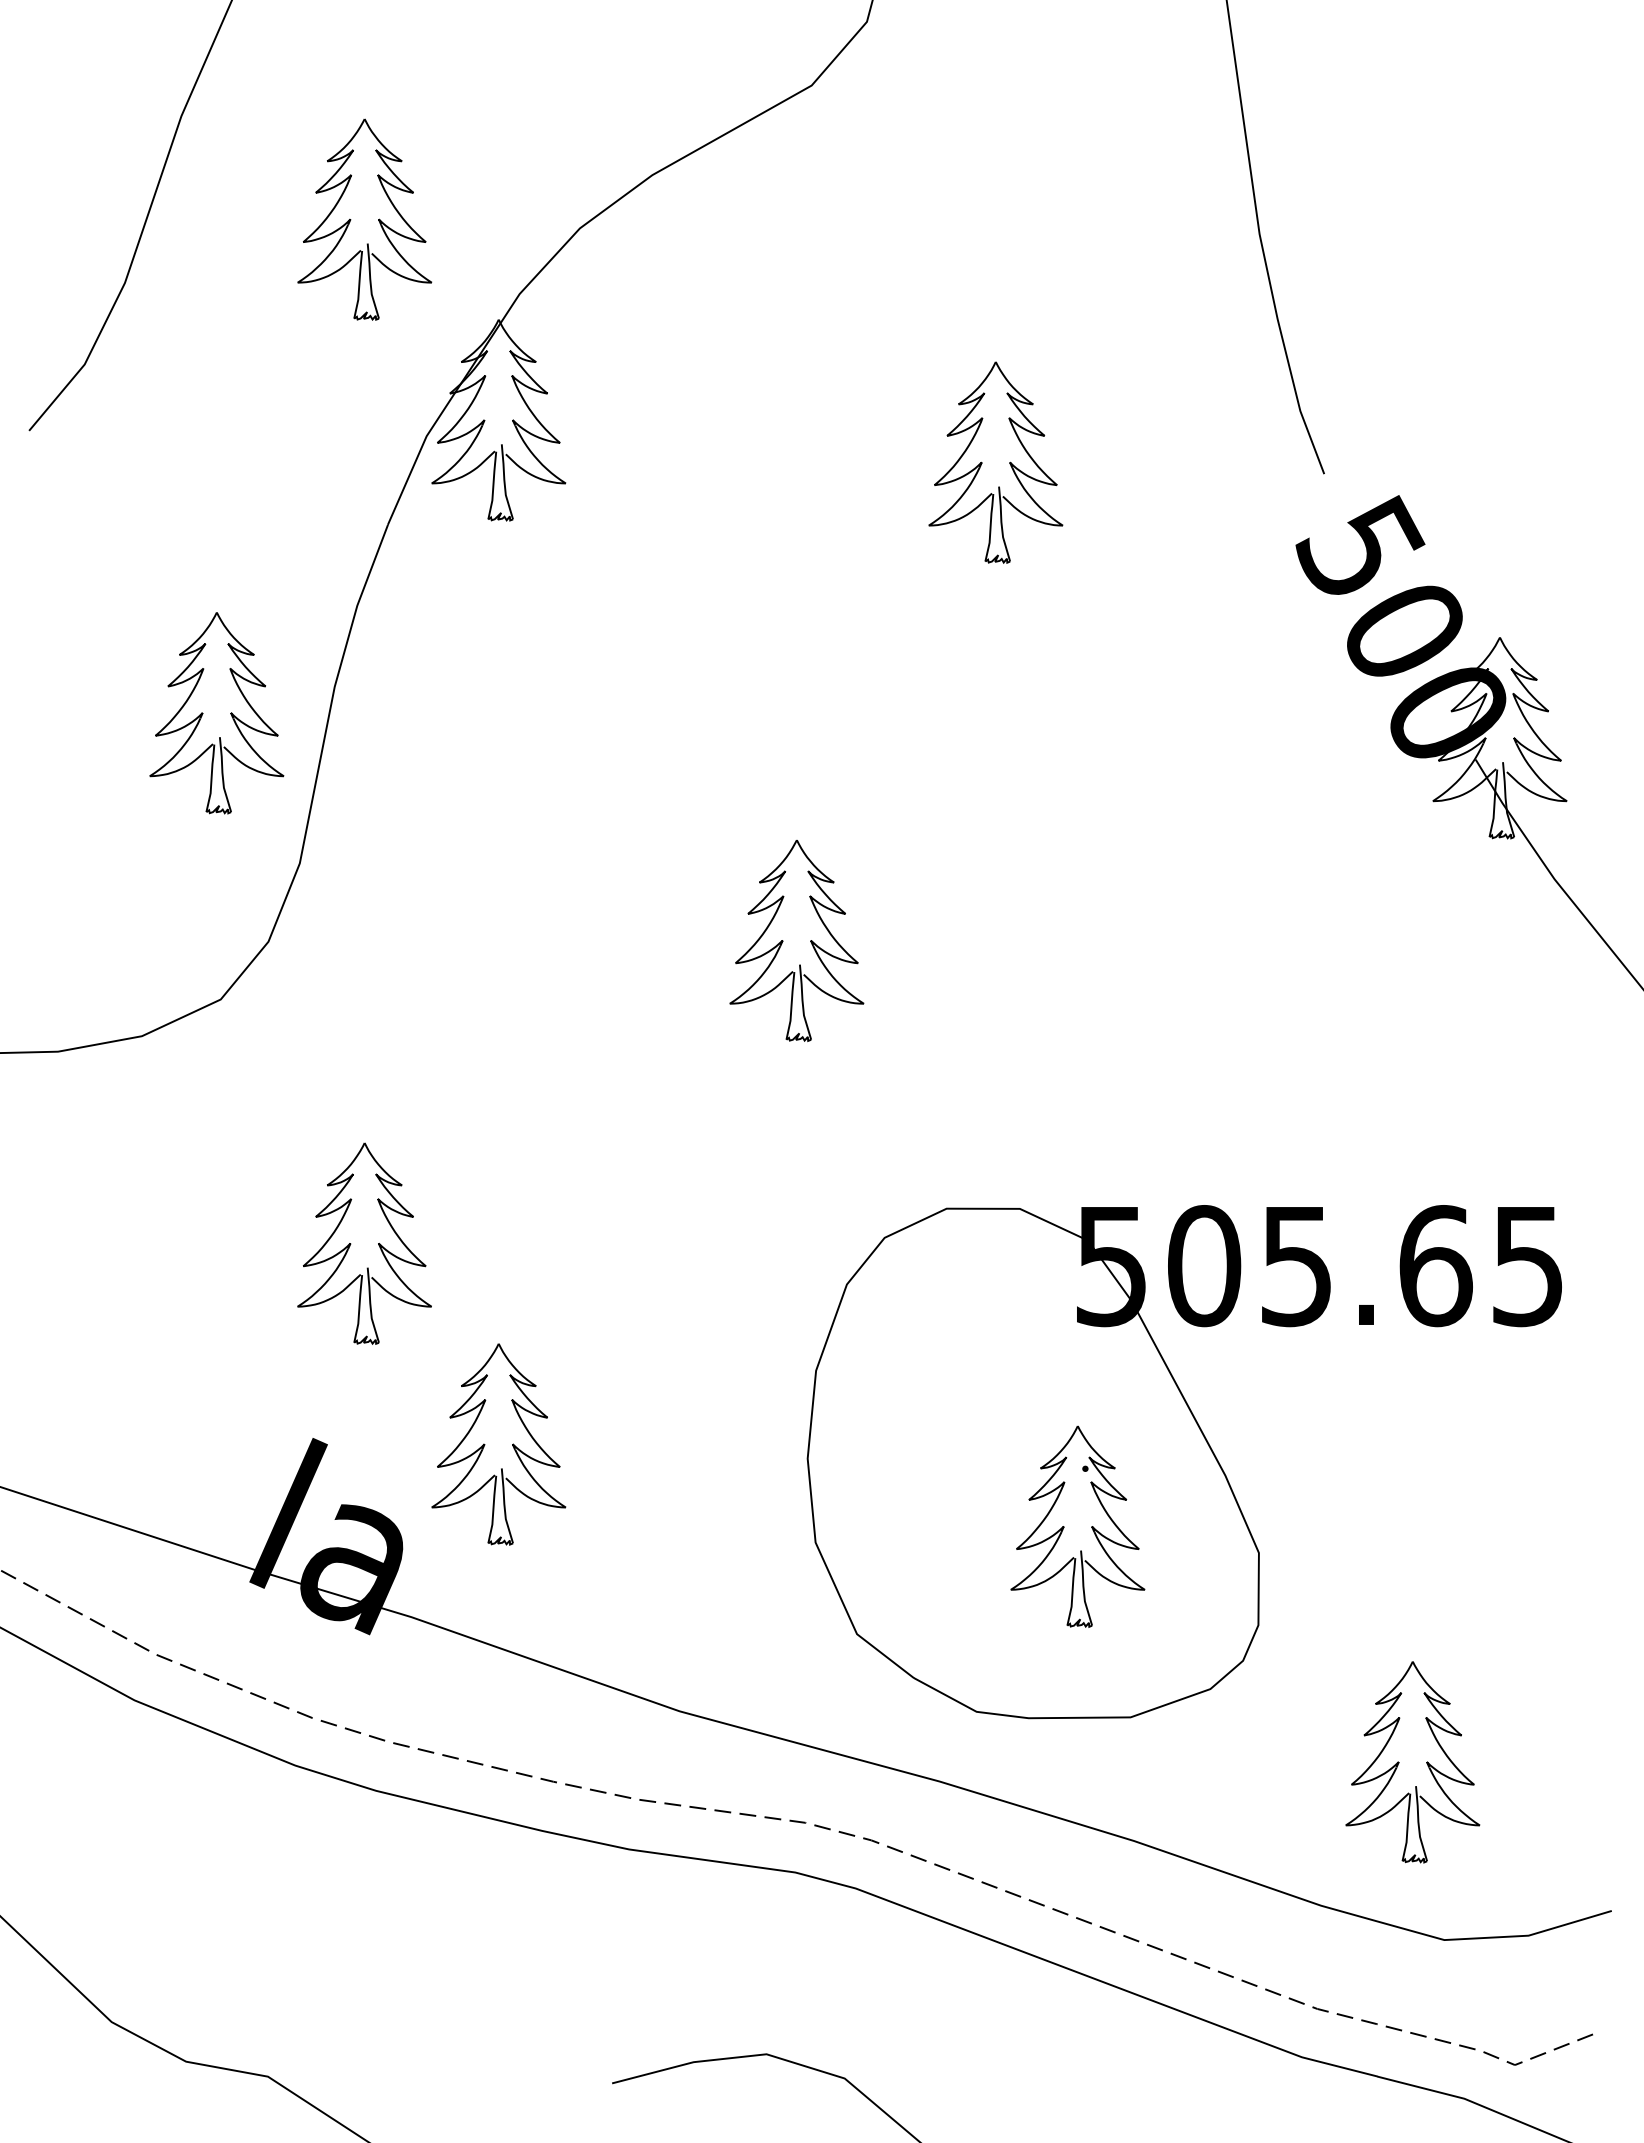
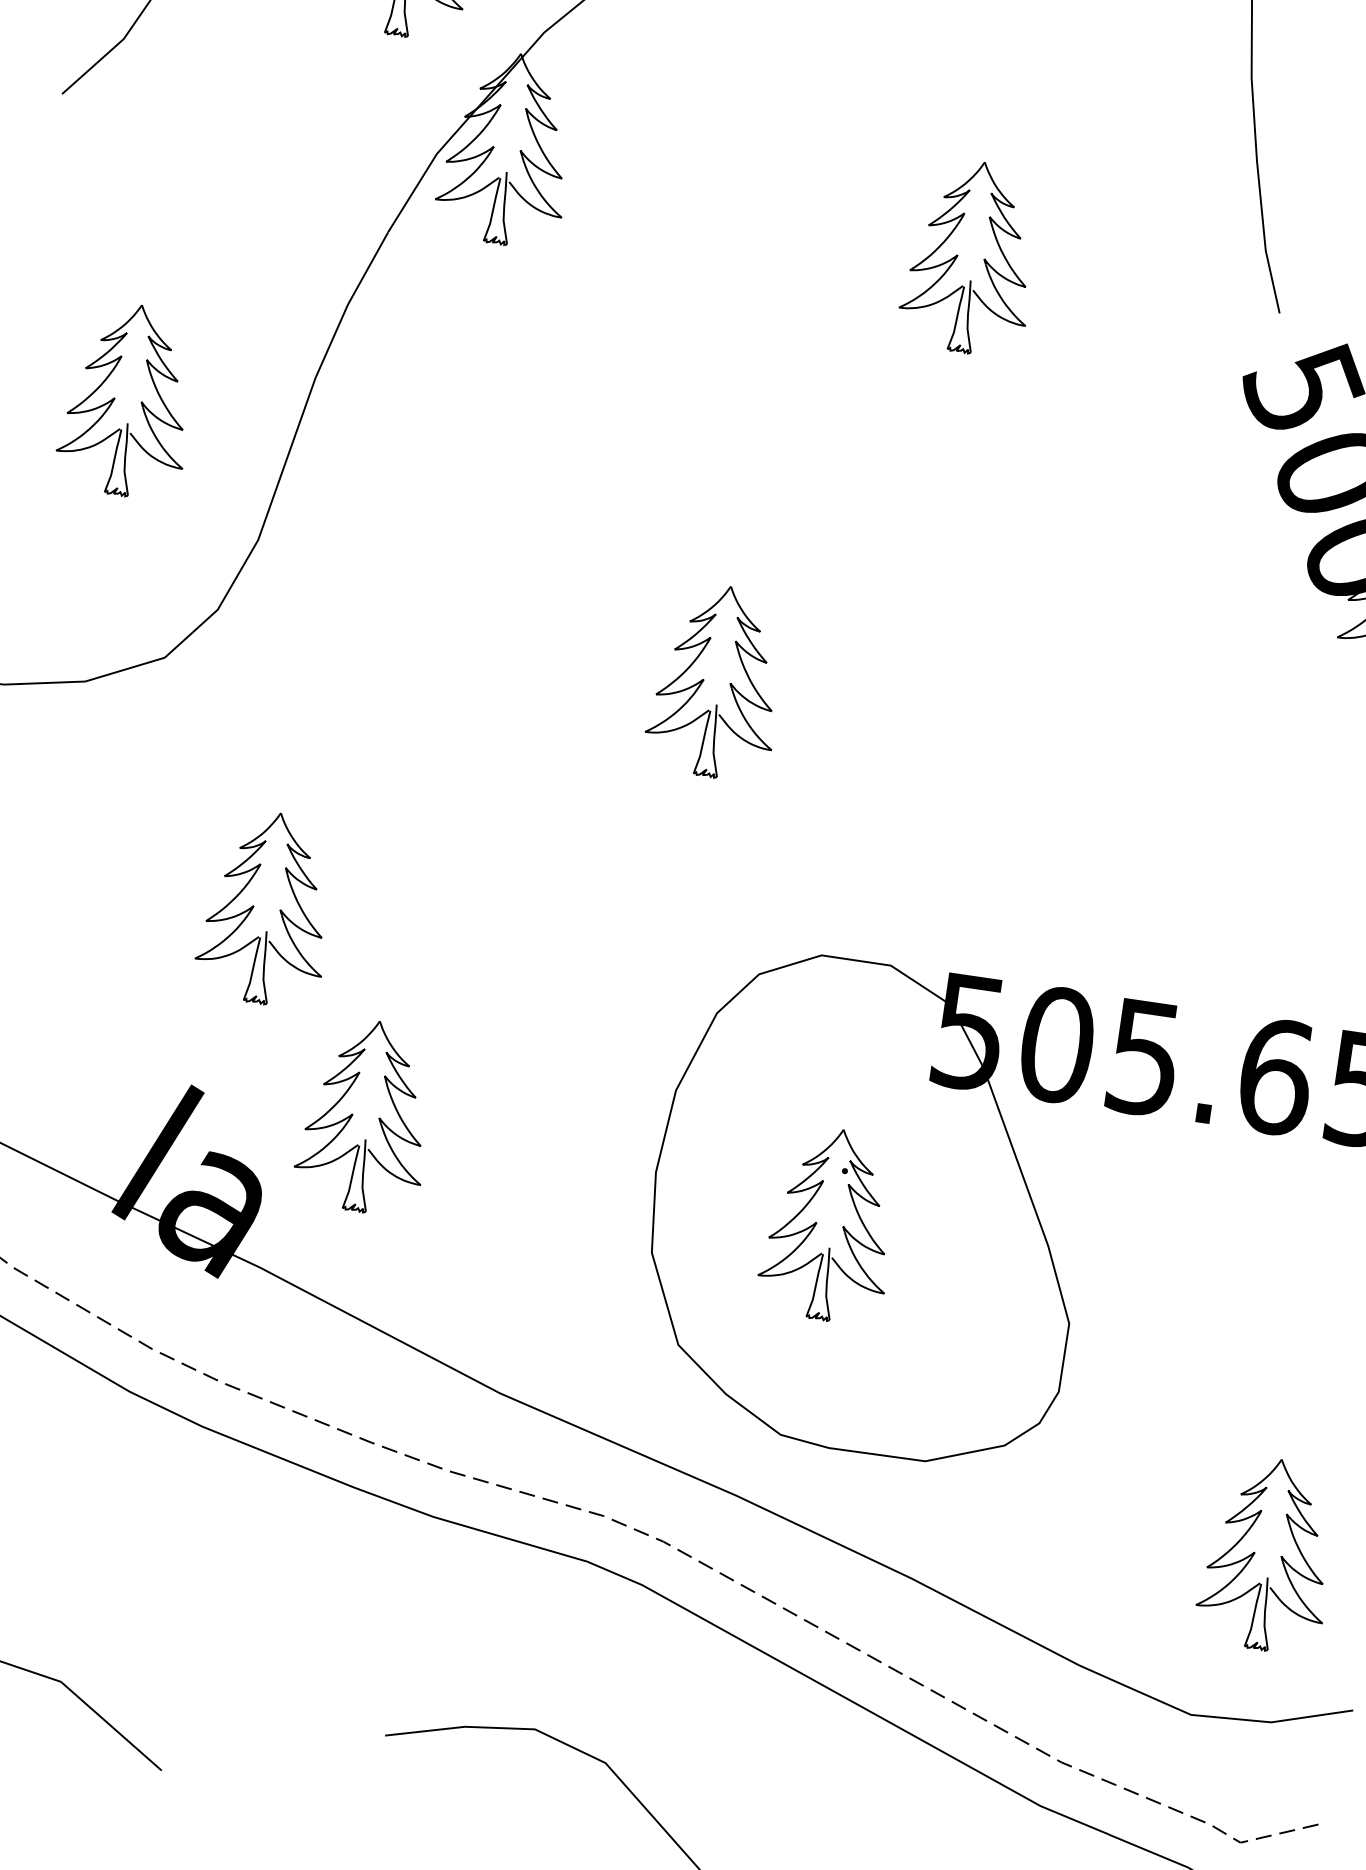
part: (203, 713) -> (115, 398), moved
part: (1064, 1526) -> (817, 1222), moved
part: (1399, 1762) -> (1255, 1552), moved

